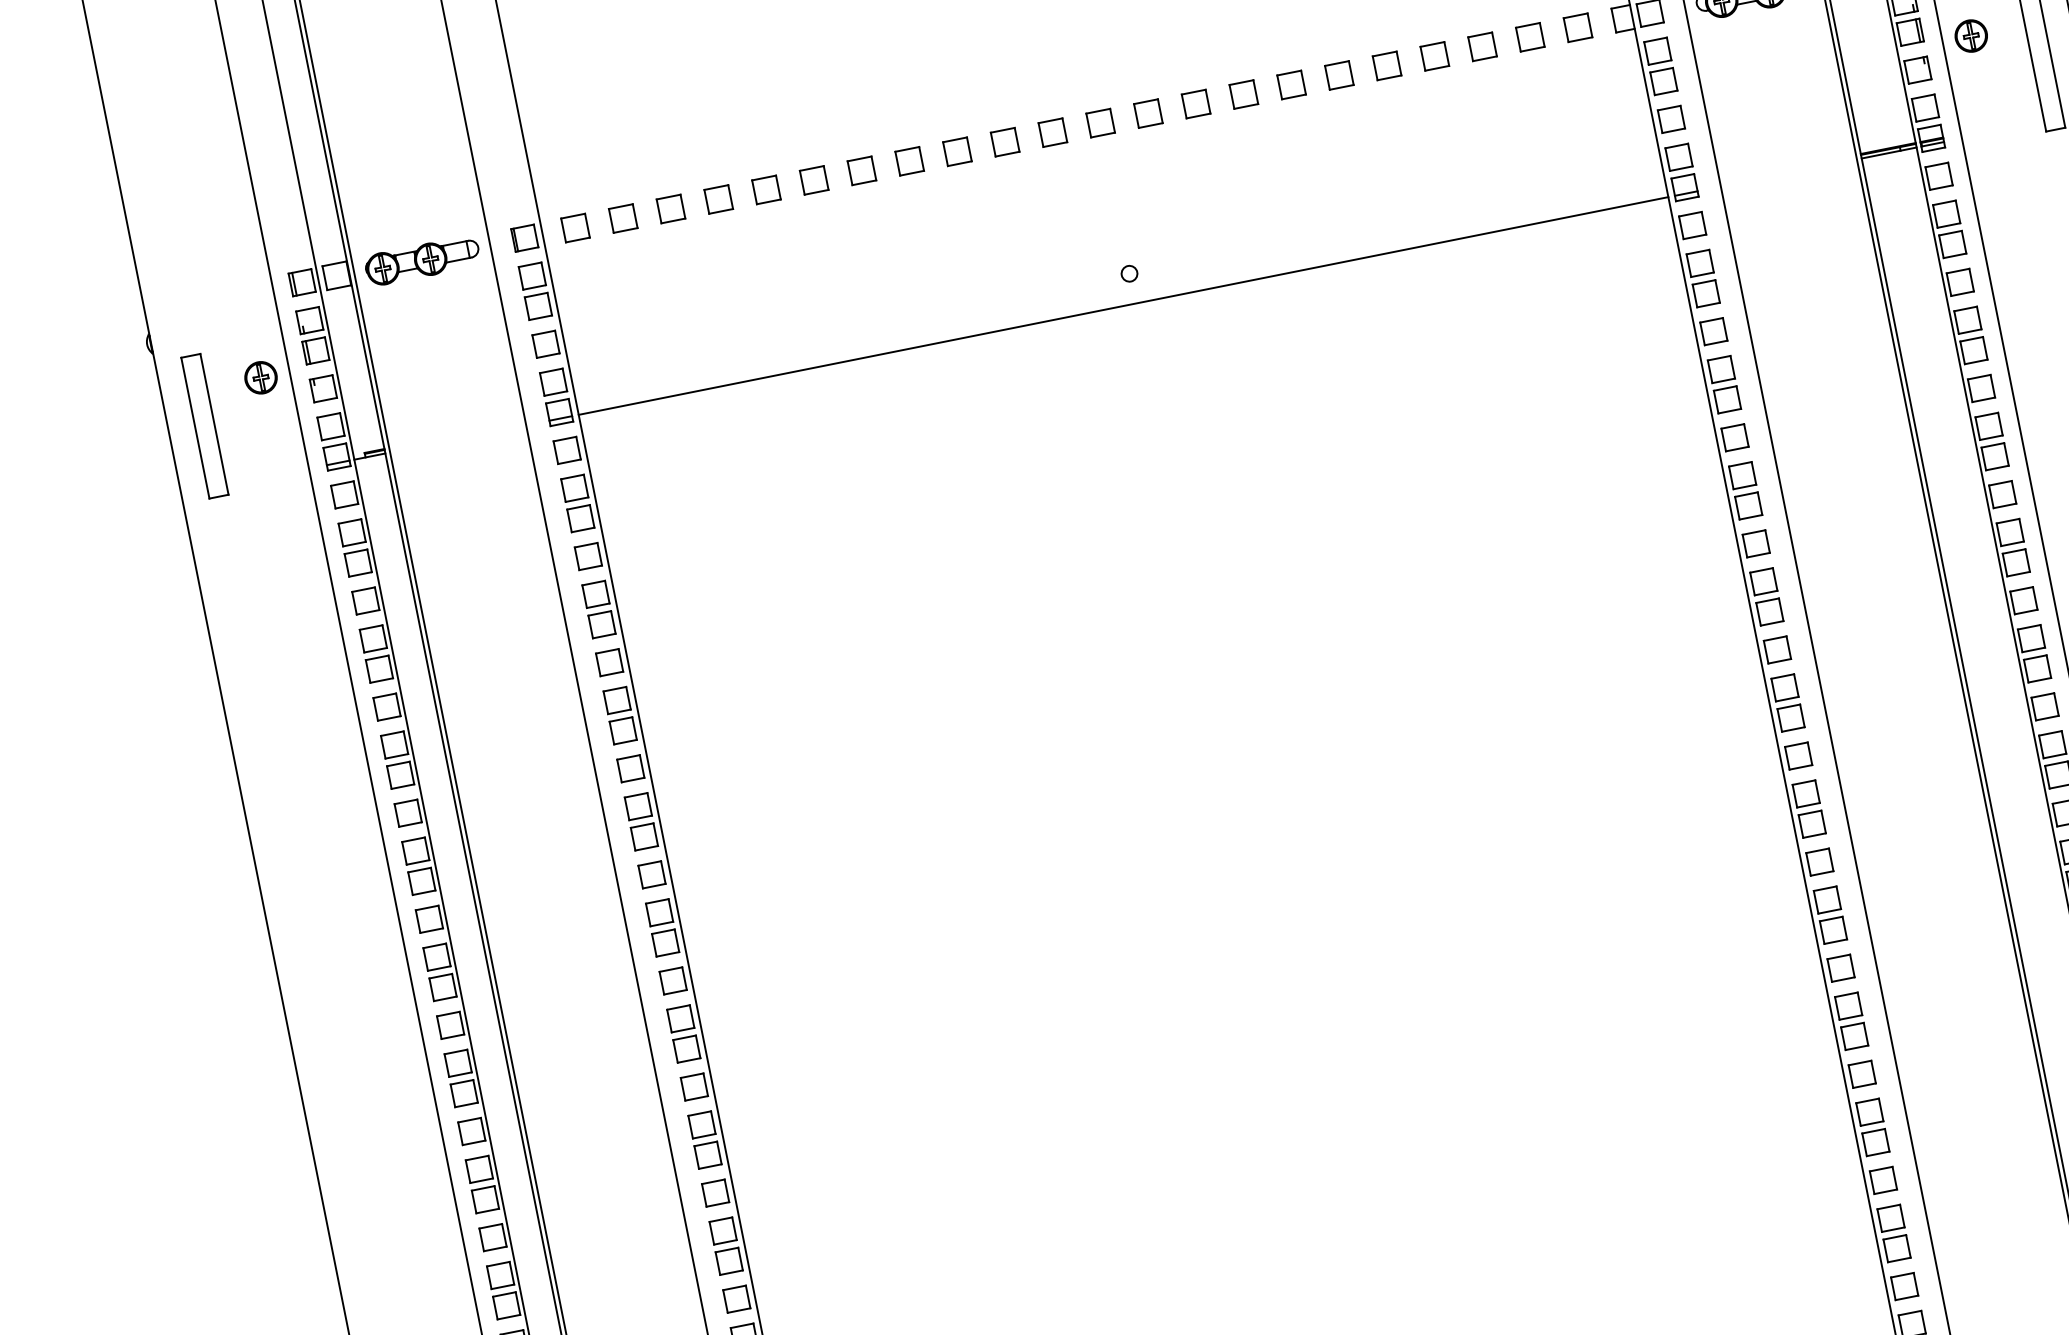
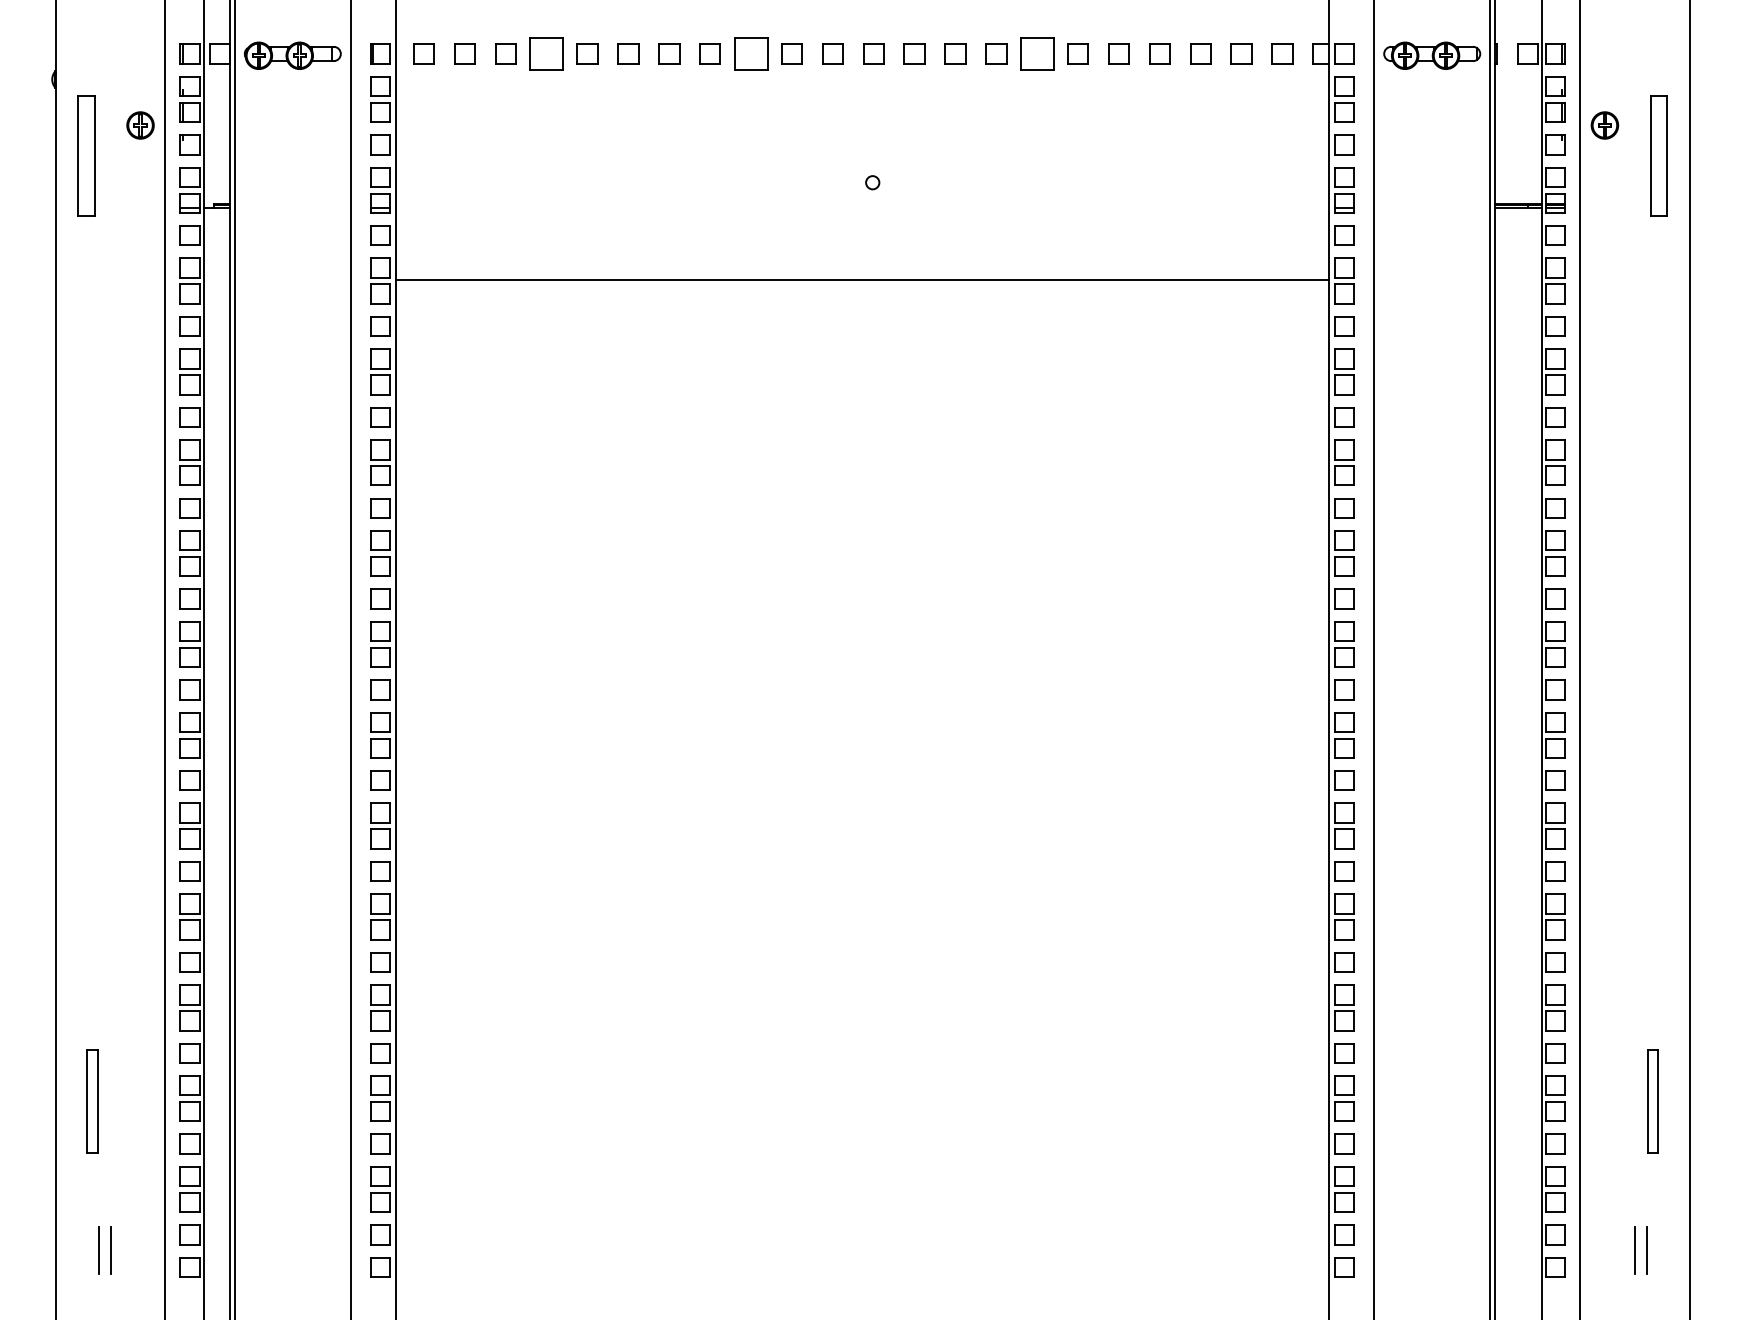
part: (1290, 84) -> (1036, 53), size x1.6
part: (956, 151) -> (750, 53), size x1.6
part: (718, 198) -> (546, 53), size x1.6
line: (1123, 306) -> (862, 280), moved

